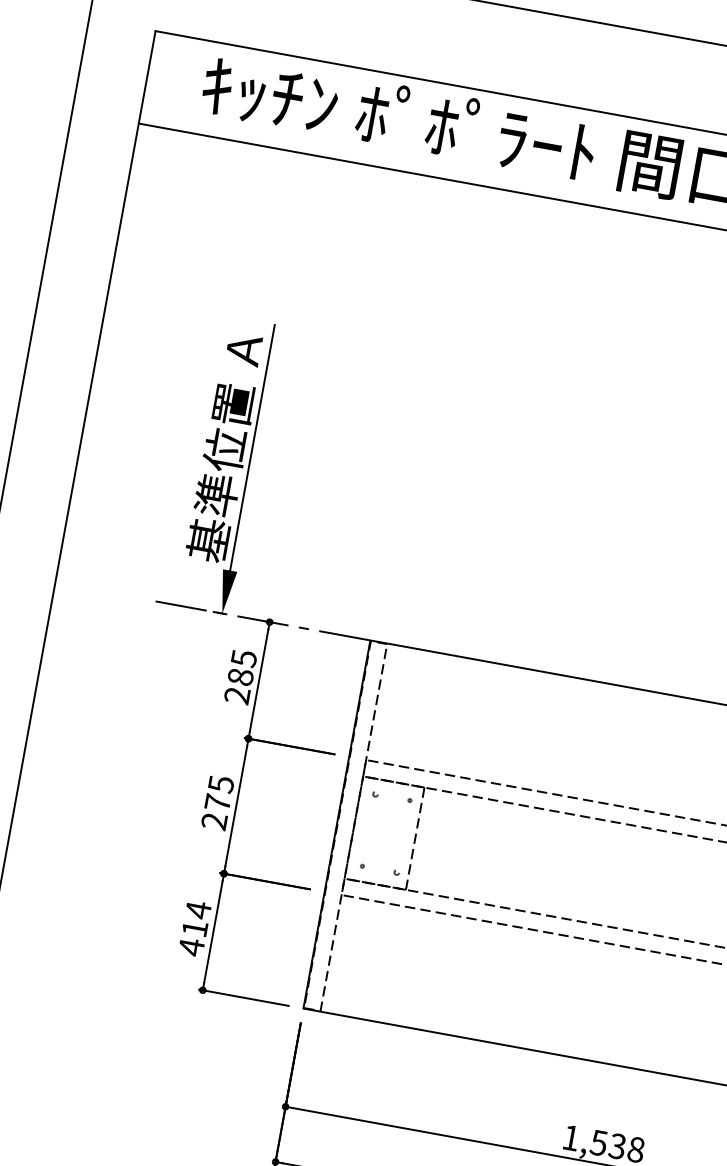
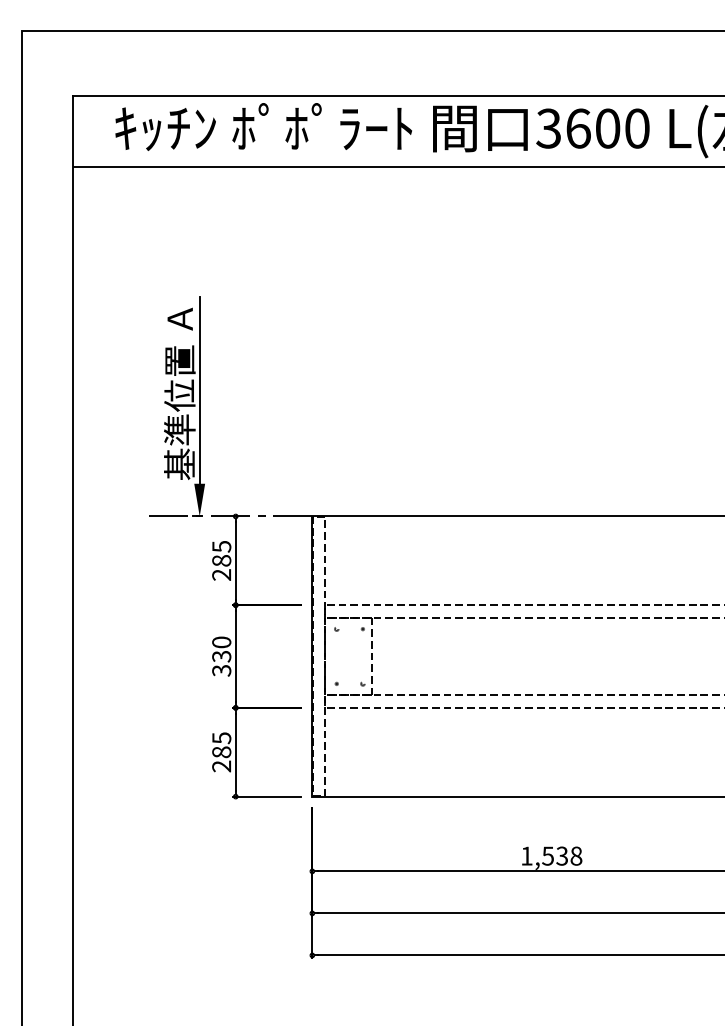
text: (217, 802) -> (221, 656), 275 -> 330
text: (194, 927) -> (221, 751), 414 -> 285

